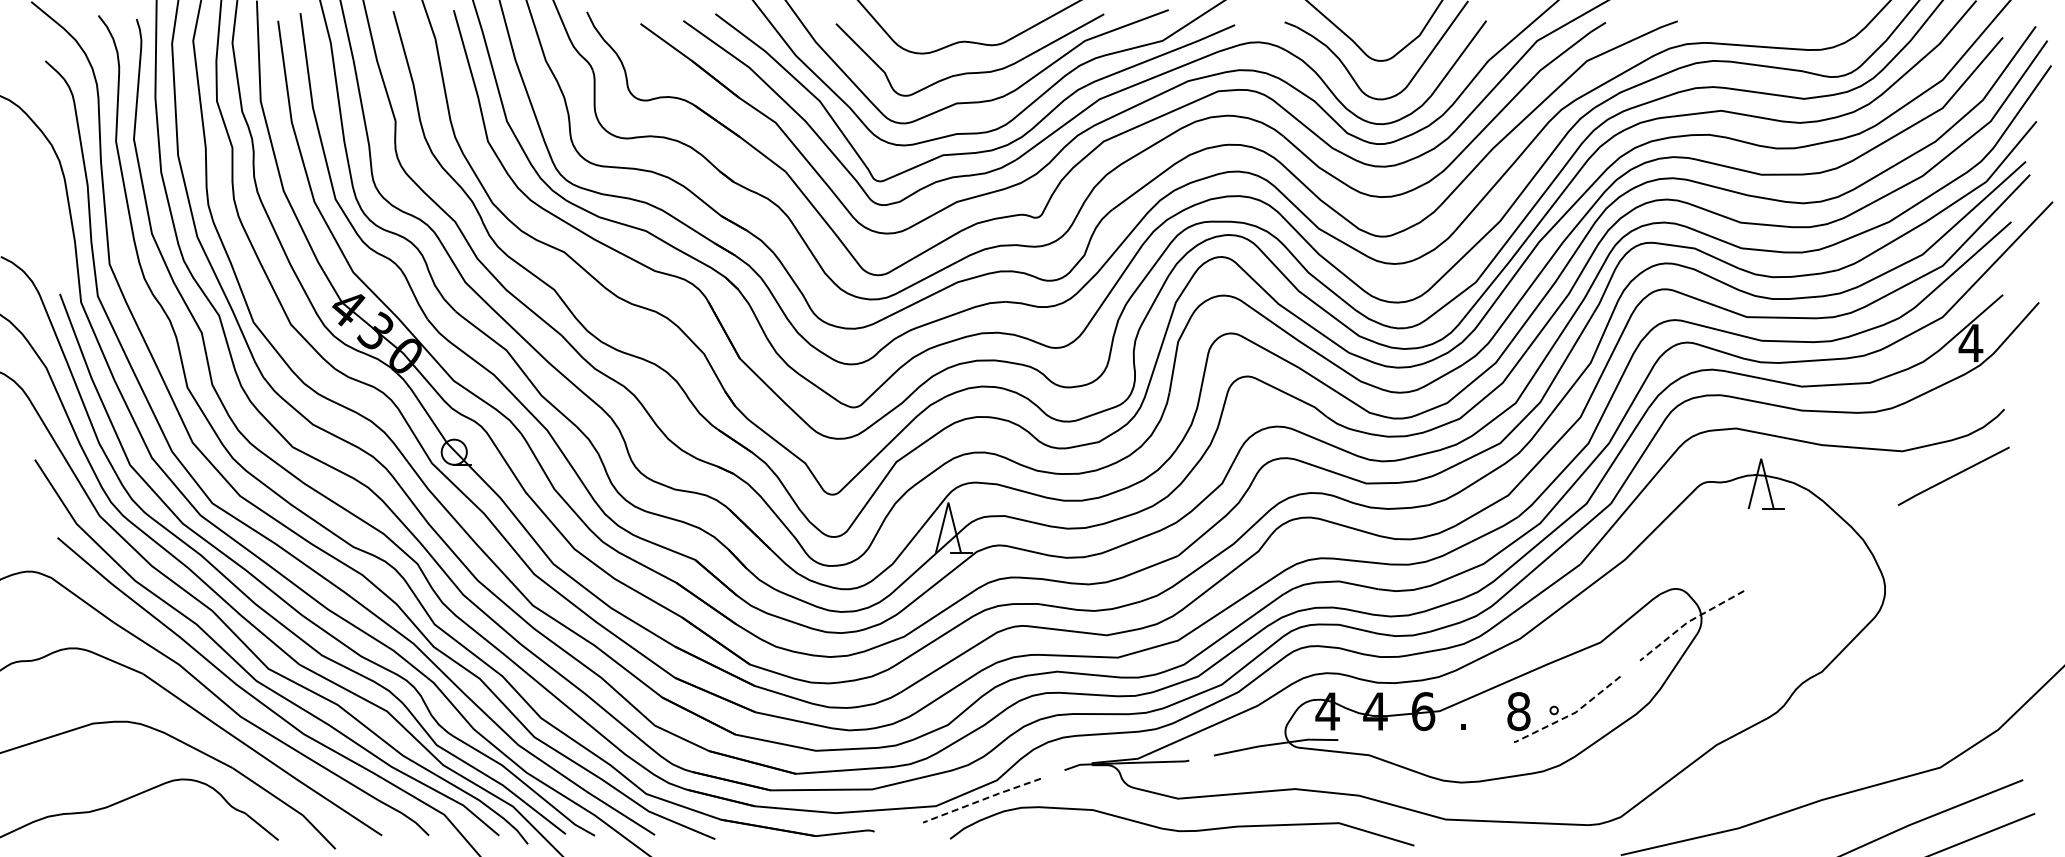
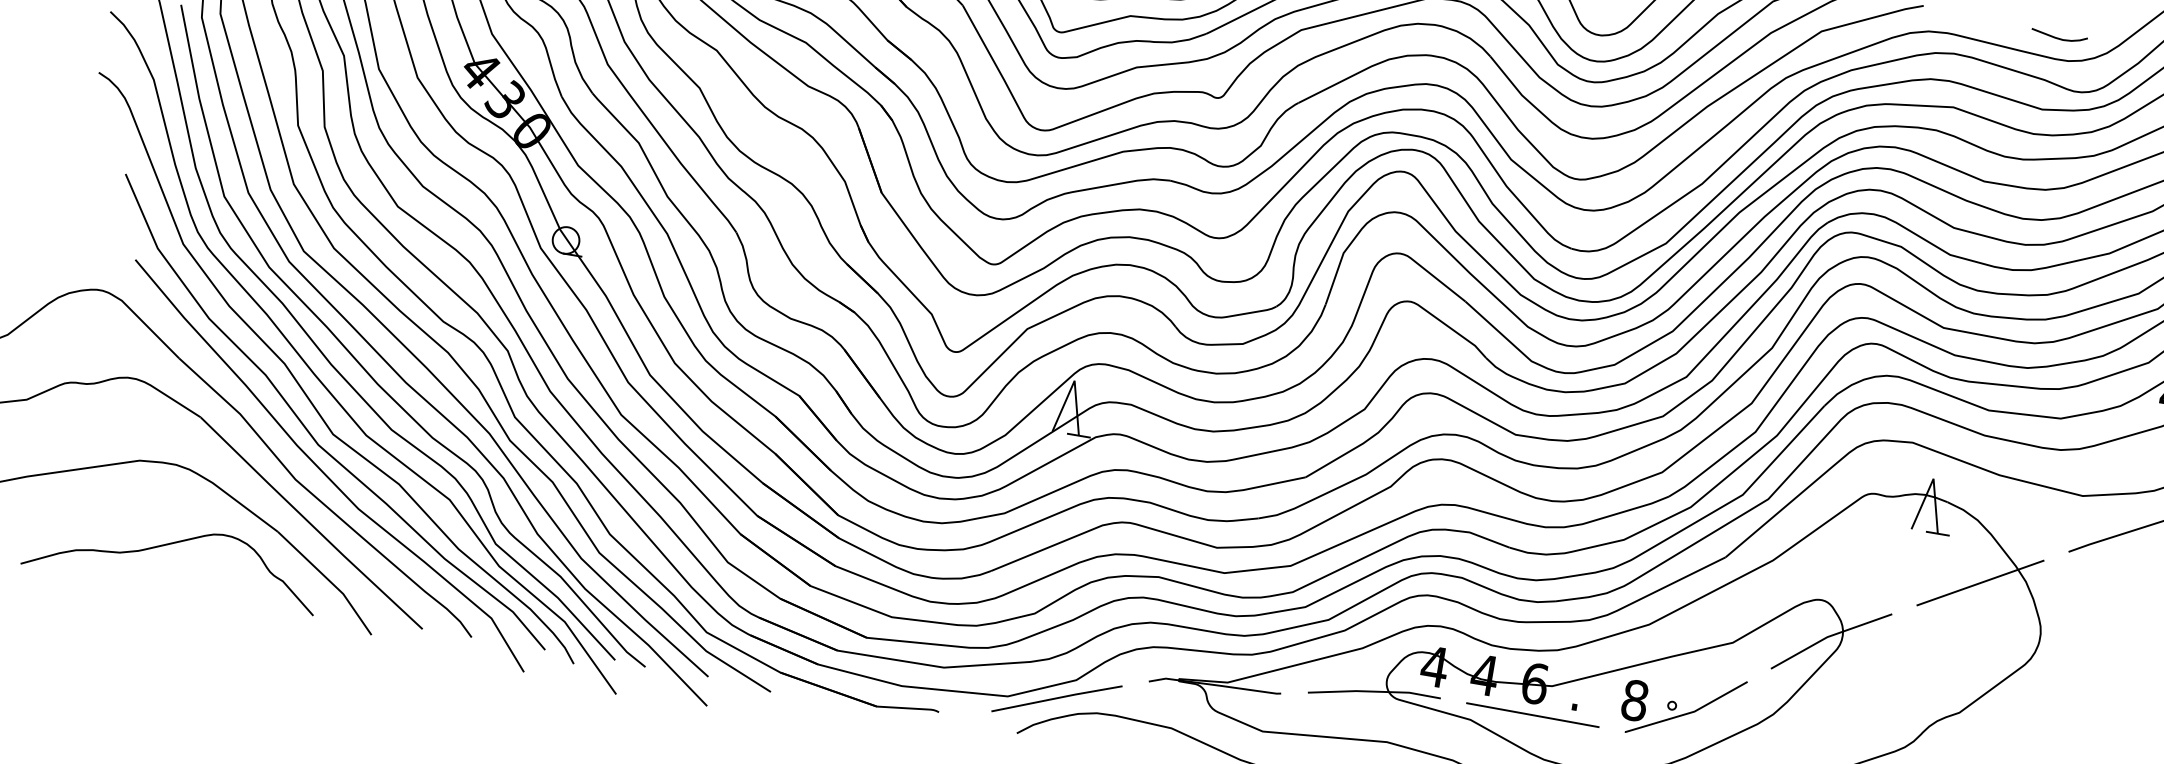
curve: (1808, 29) -> (2059, 37), added
line: (1821, 547) -> (1980, 582), added
line: (1688, 621) -> (1828, 636), dashed -> solid
line: (1570, 715) -> (1688, 713), dashed -> solid
line: (1426, 740) -> (1533, 714), added
line: (982, 799) -> (1057, 697), dashed -> solid

